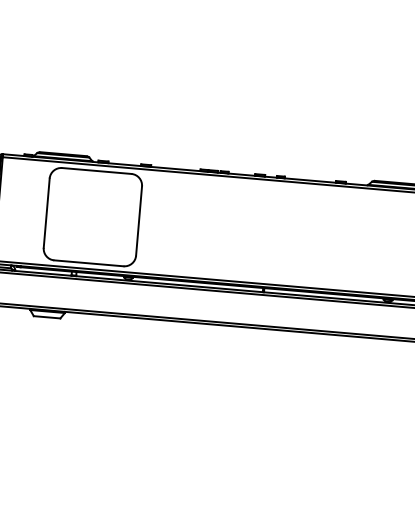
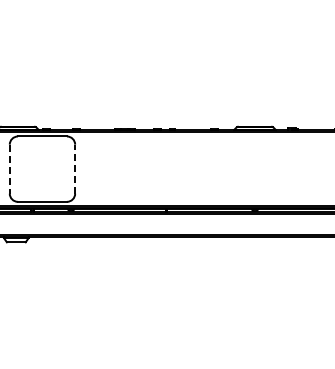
line: (46, 213) -> (9, 169), solid -> dashed
line: (139, 221) -> (75, 169), solid -> dashed

